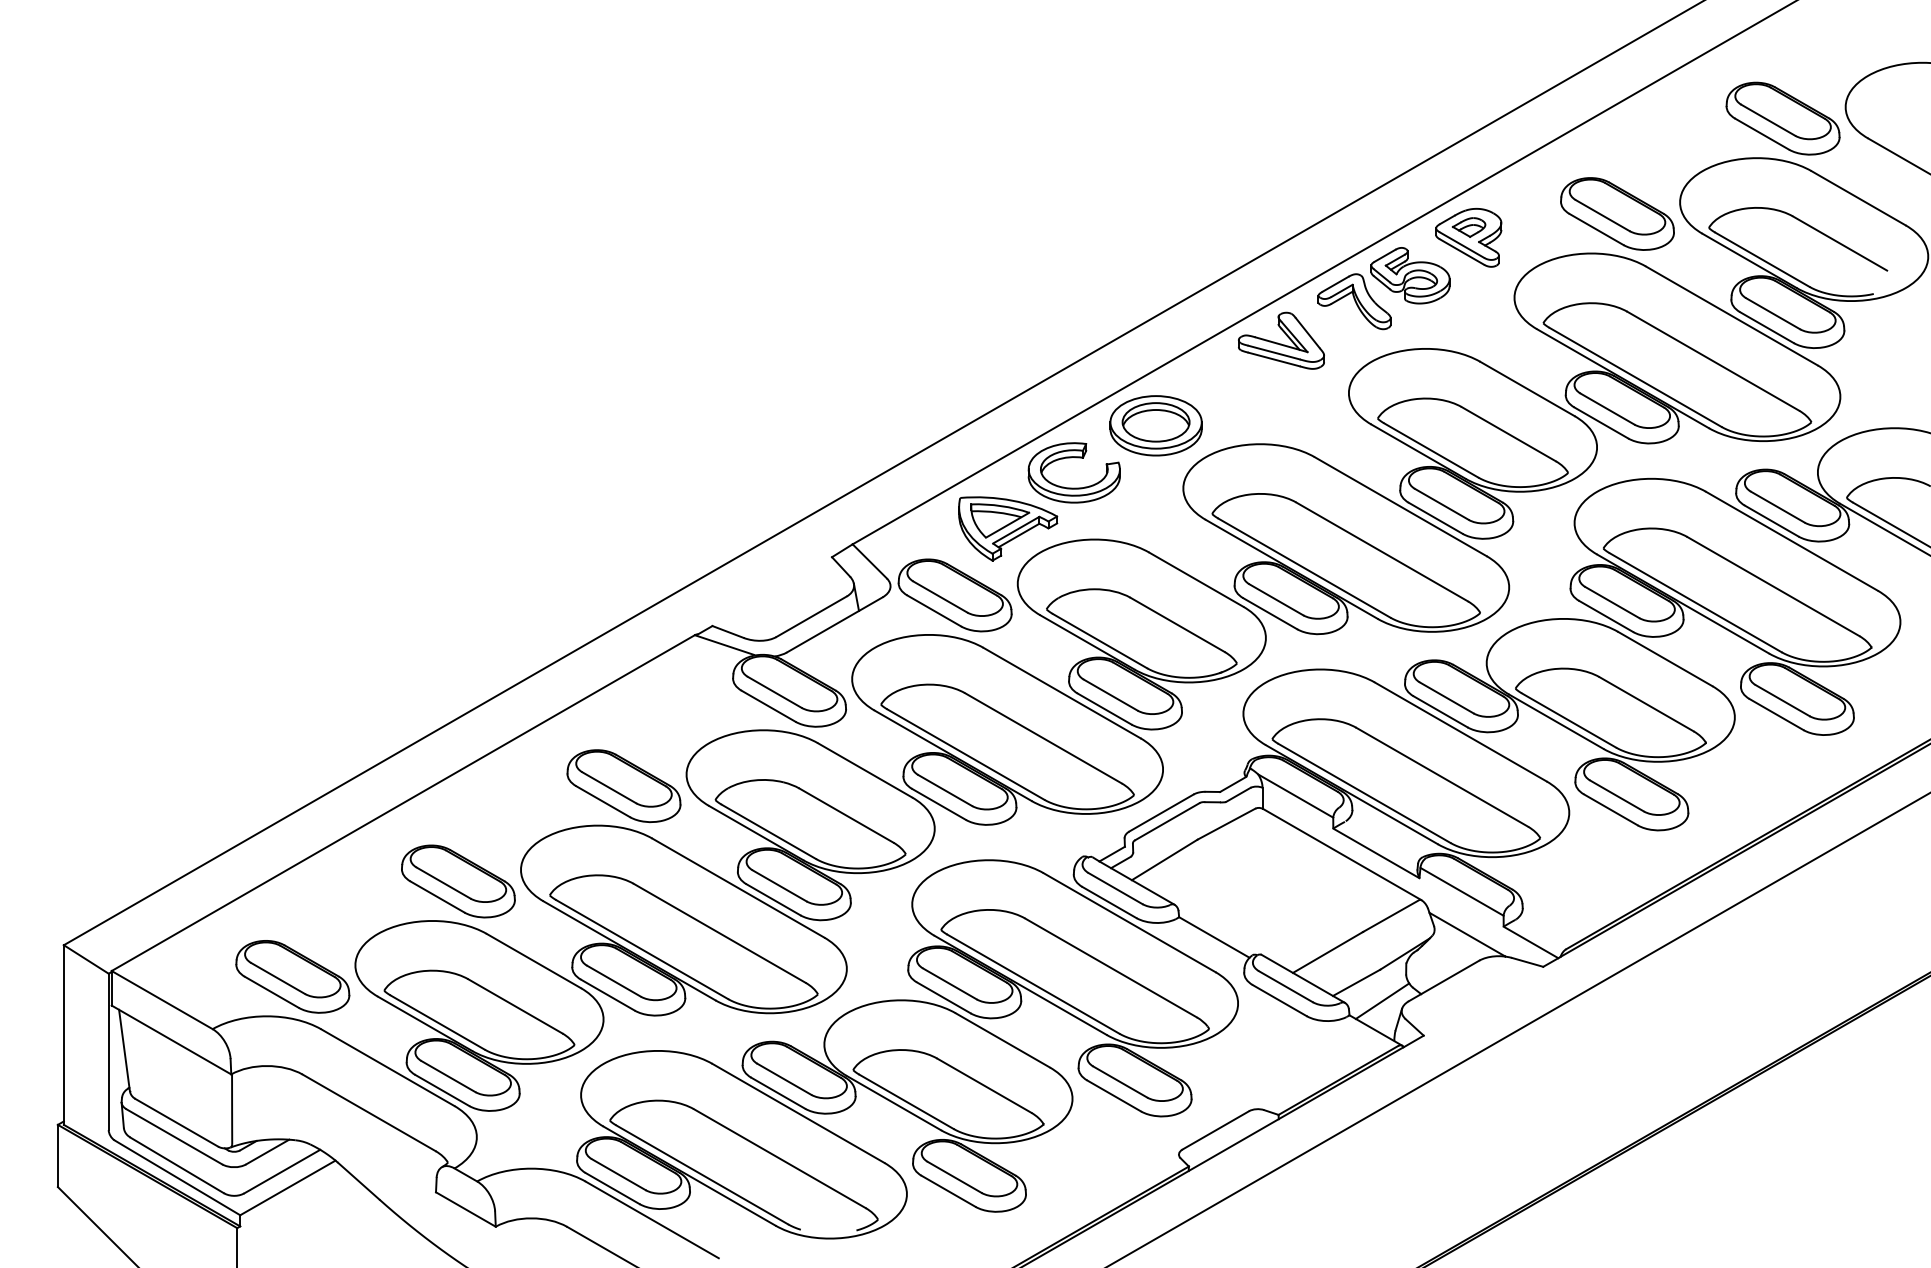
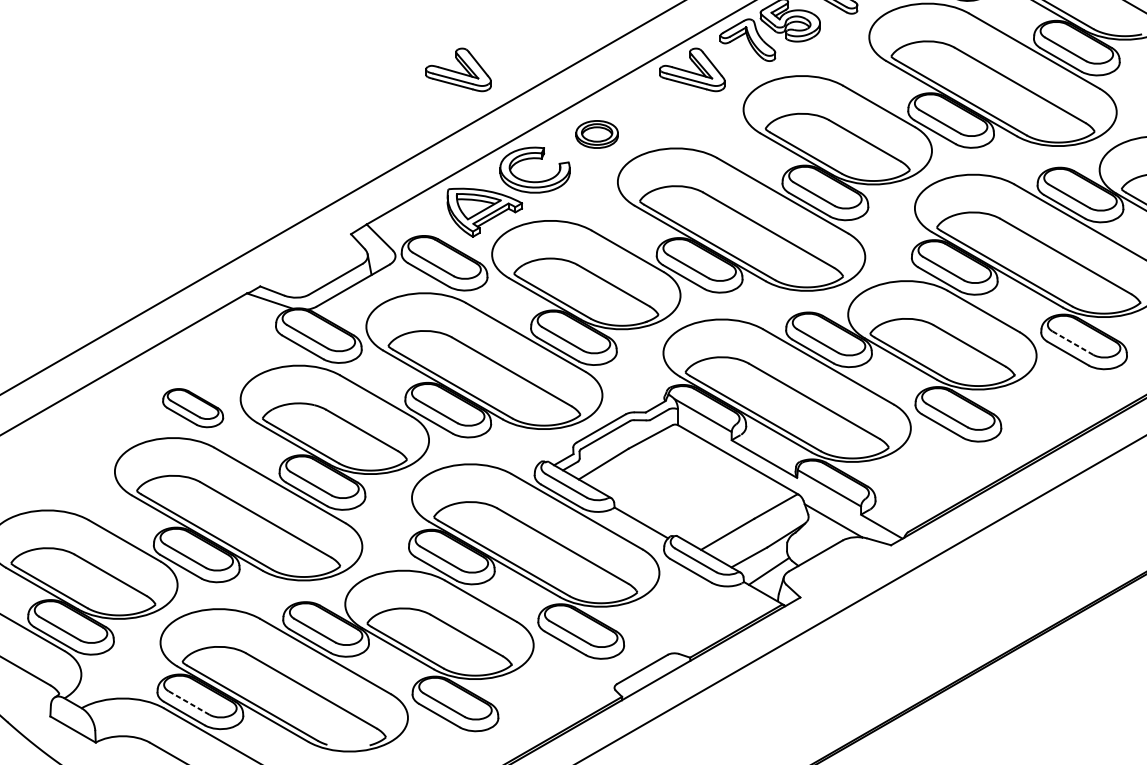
part: (973, 340) -> (458, 69), added
part: (1155, 425) -> (596, 134), size x0.6
line: (1782, 700) -> (1072, 343), solid -> dashed
part: (623, 786) -> (192, 408), size x0.7
part: (458, 881) -> (67, 480), removed
line: (618, 1174) -> (188, 702), solid -> dashed

